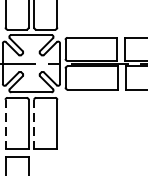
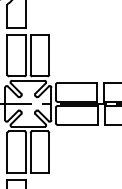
line: (5, 123) -> (7, 152), dashed -> solid
line: (34, 123) -> (30, 152), dashed -> solid

